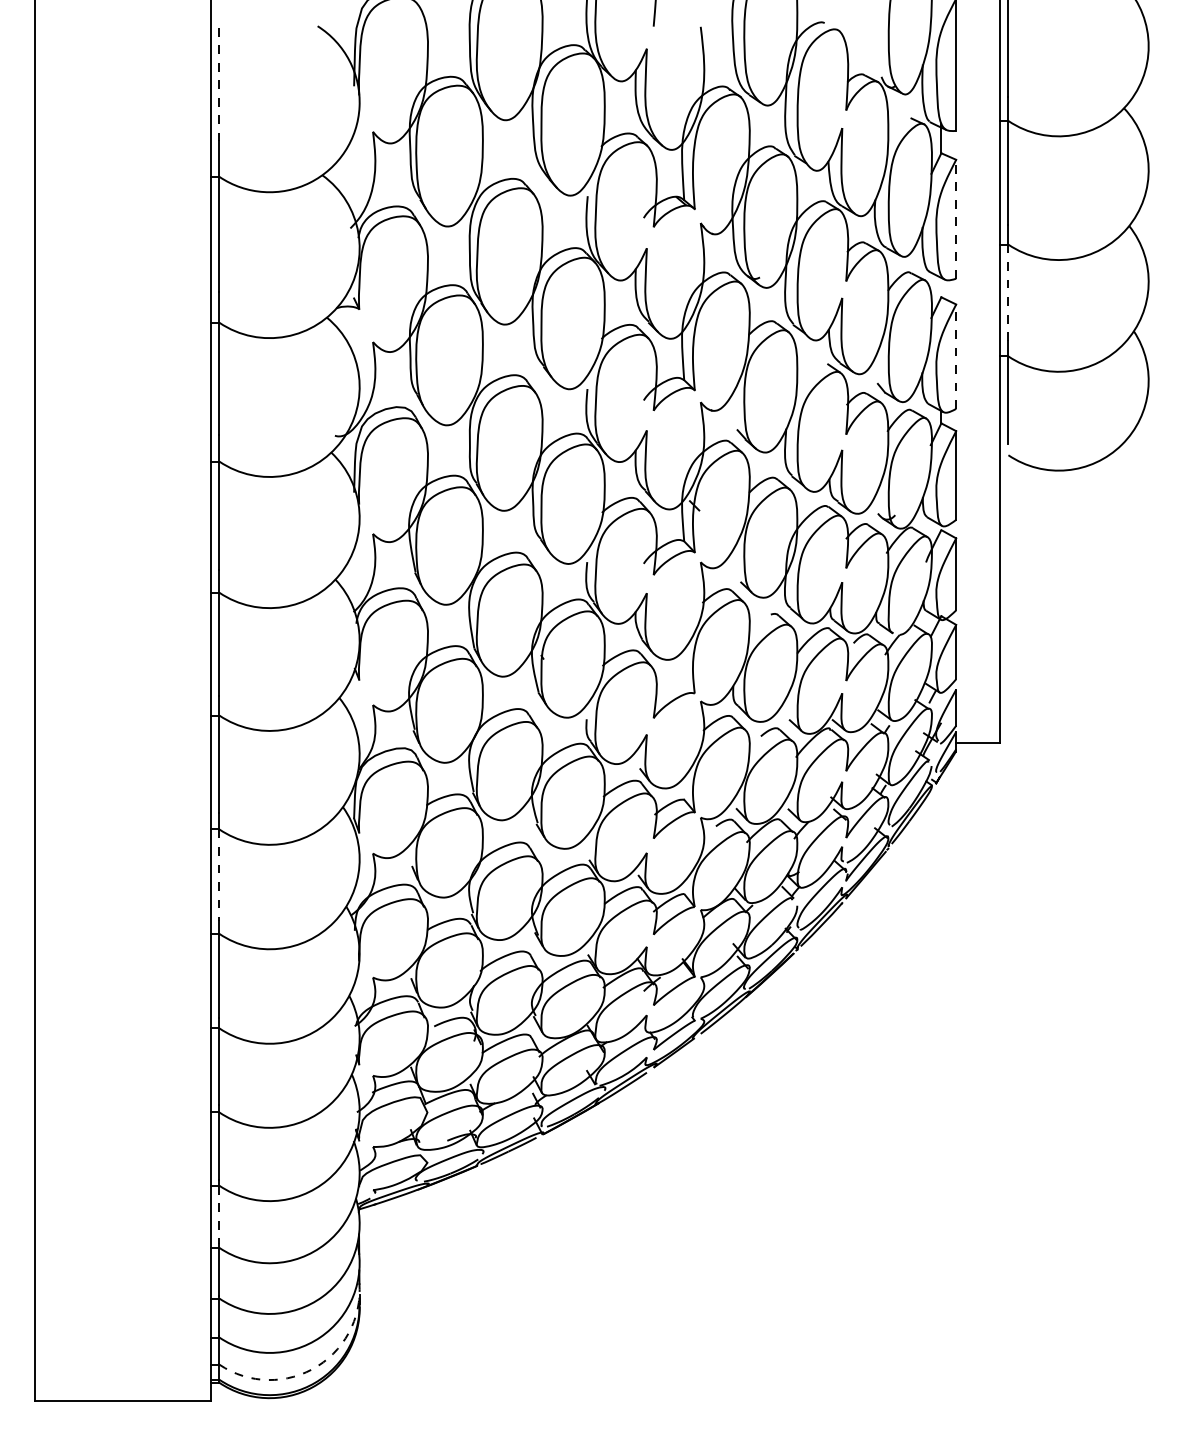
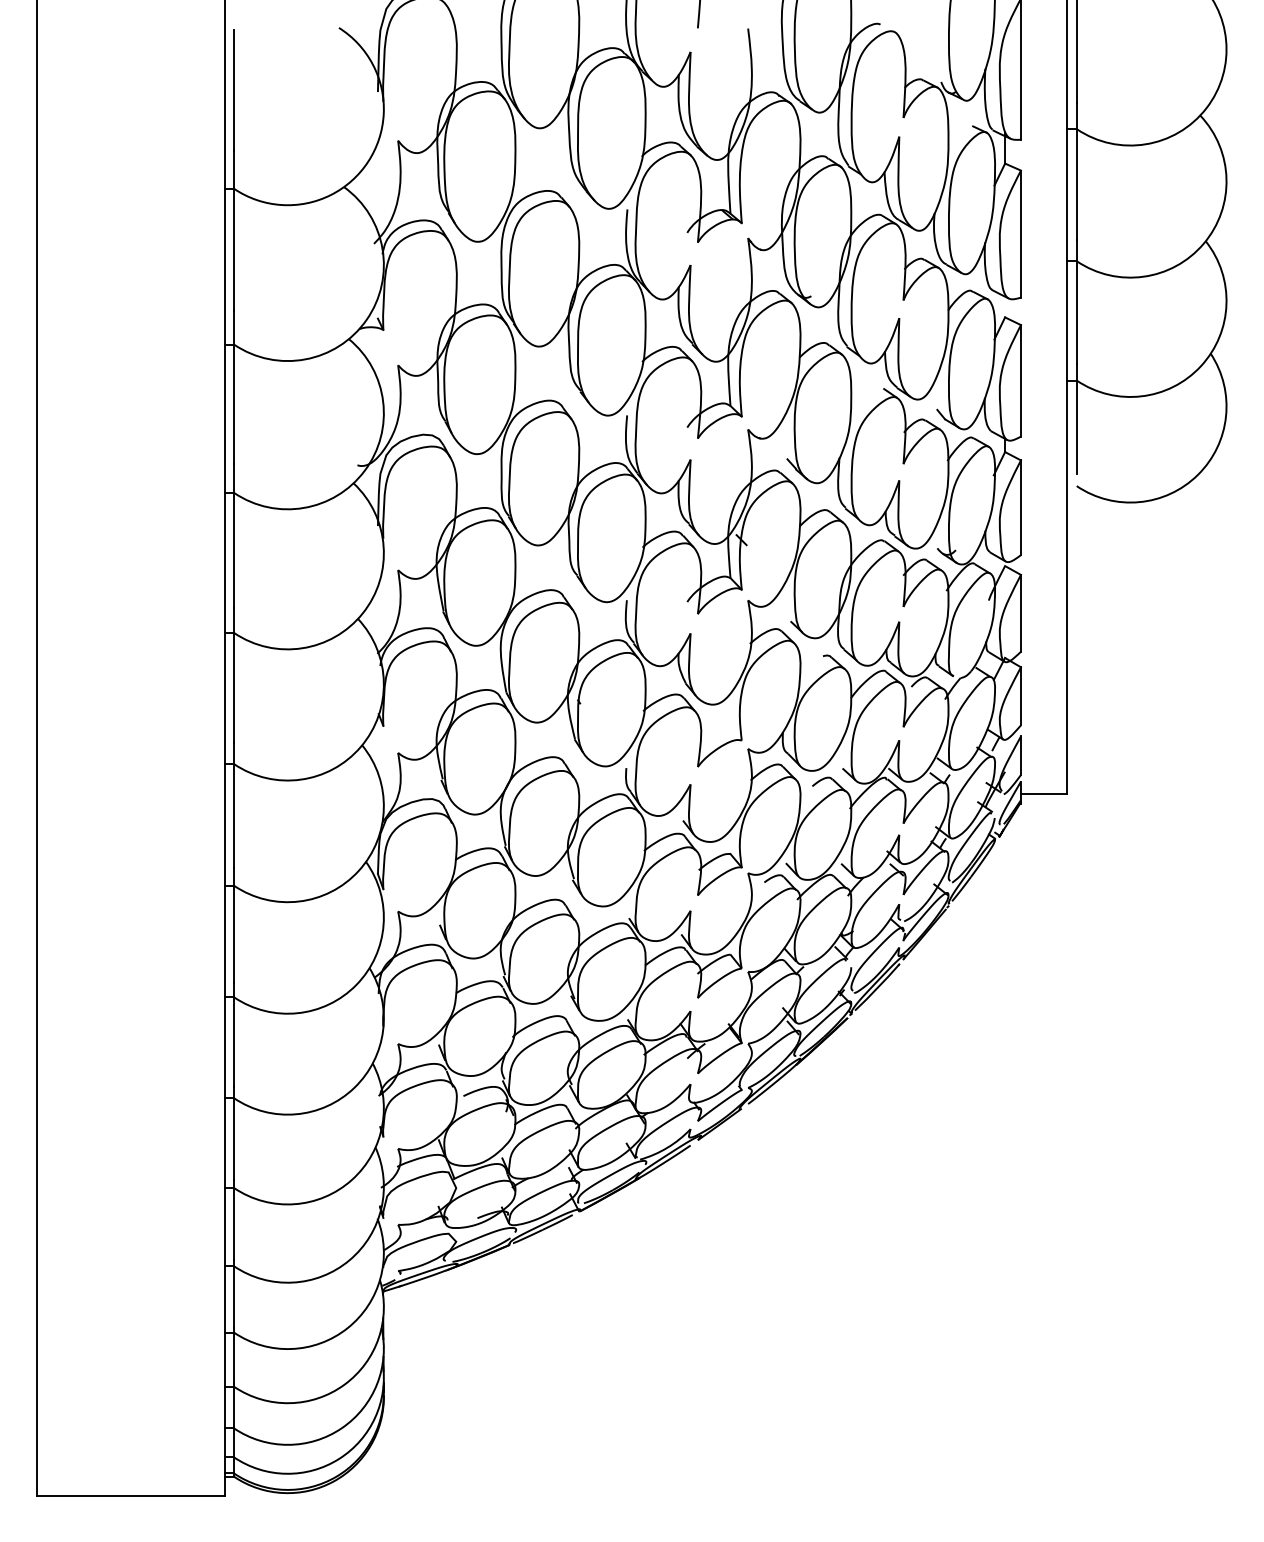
line: (219, 84) -> (234, 90), dashed -> solid
line: (956, 218) -> (1021, 233), dashed -> solid
line: (1008, 293) -> (1076, 313), dashed -> solid
line: (956, 356) -> (1021, 380), dashed -> solid
line: (219, 875) -> (234, 934), dashed -> solid
line: (219, 1215) -> (234, 1298), dashed -> solid
arc: (317, 1366) -> (338, 1459), dashed -> solid

